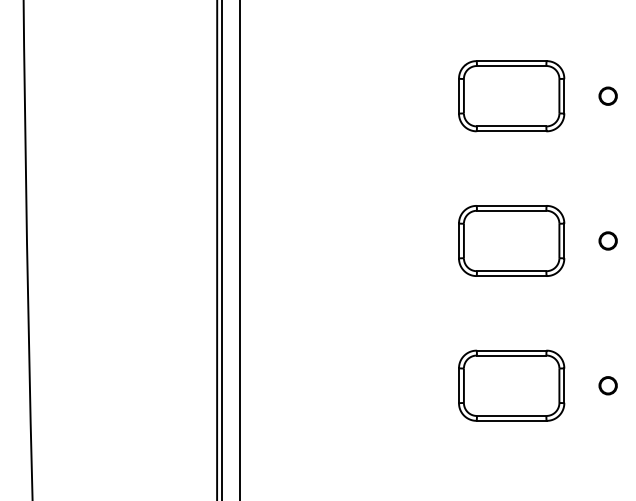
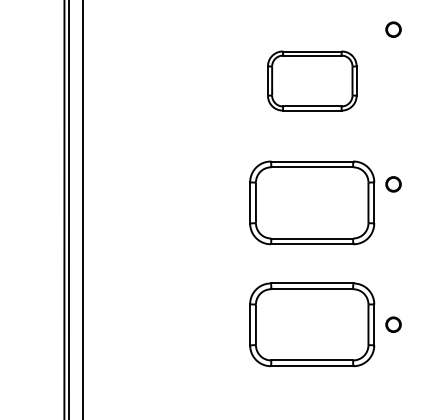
circle: (607, 95) -> (392, 29), moved
part: (511, 240) -> (312, 202), size x1.4
circle: (607, 240) -> (392, 183), moved
part: (511, 385) -> (312, 324), size x1.4

